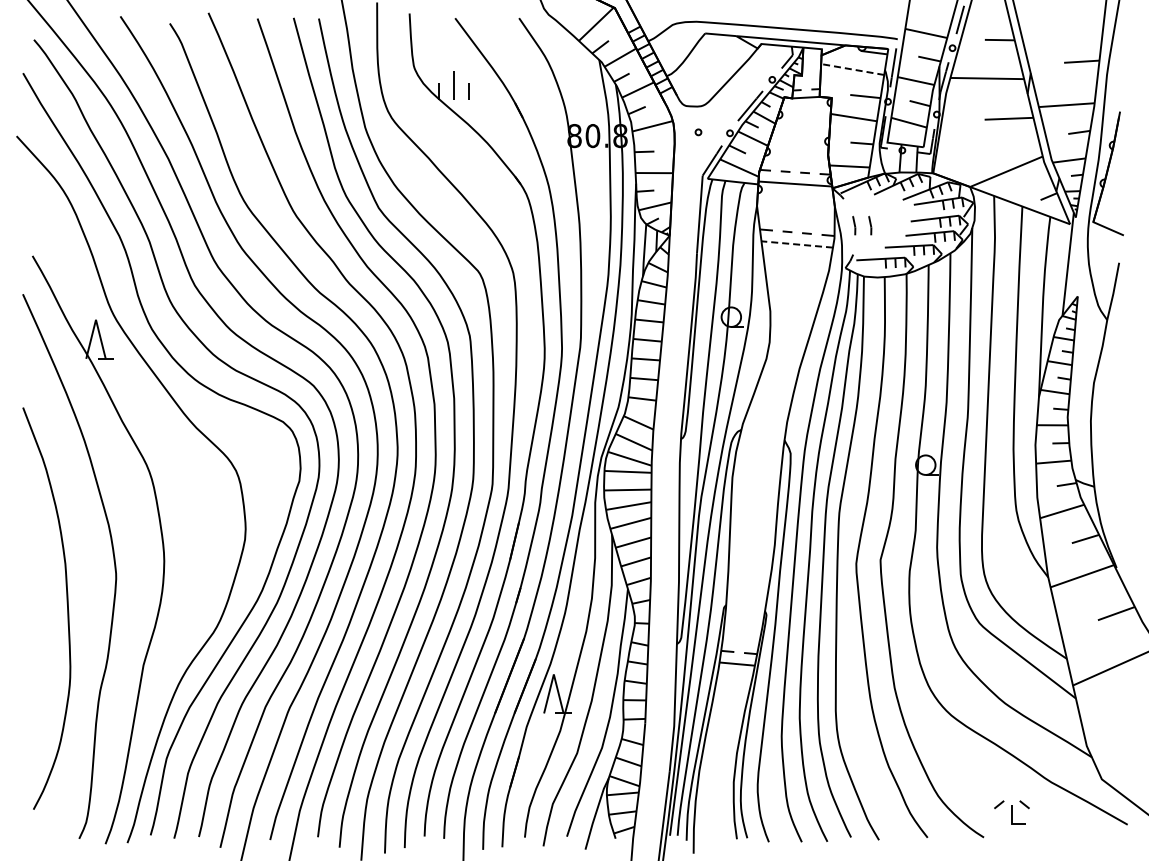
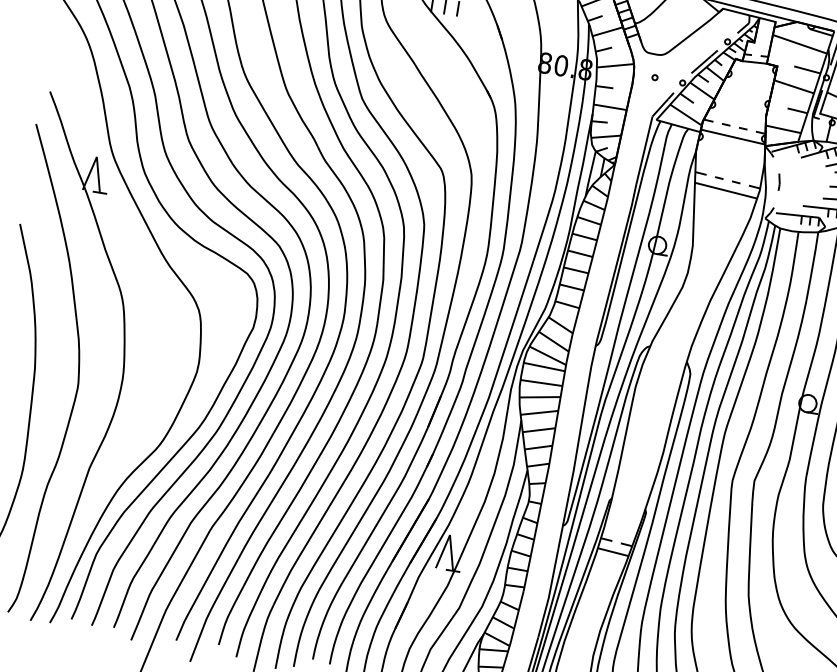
line: (852, 69) -> (799, 44), dashed -> solid
line: (870, 225) -> (793, 184), removed
line: (797, 244) -> (726, 190), dashed -> solid

